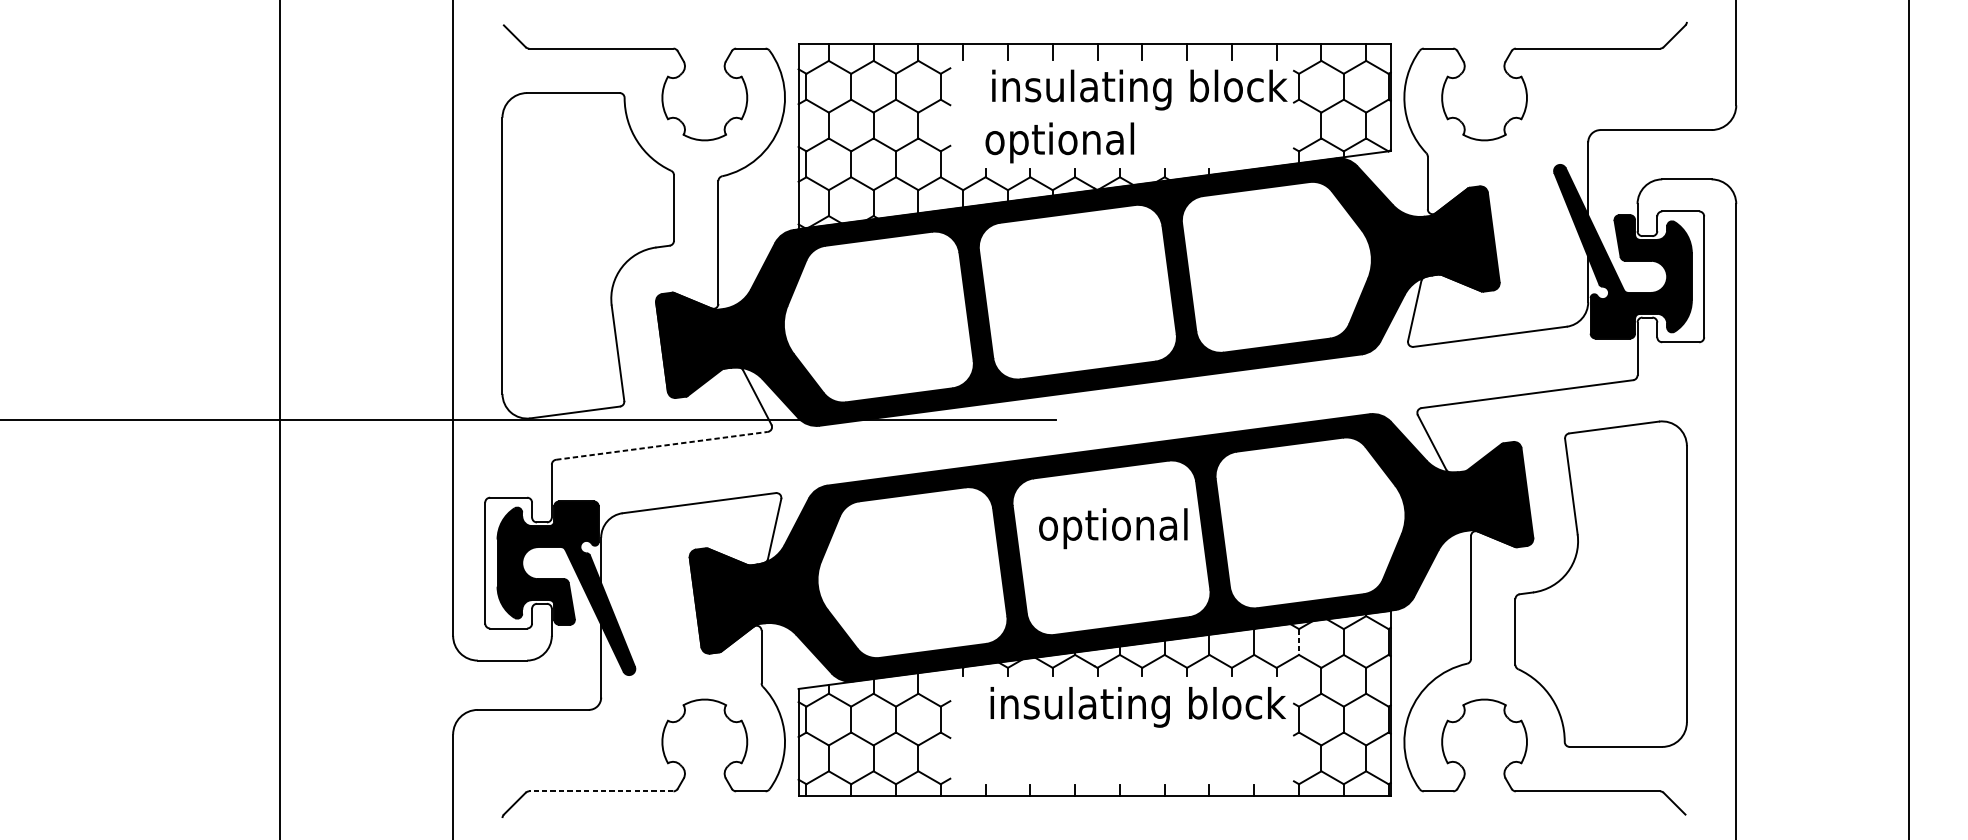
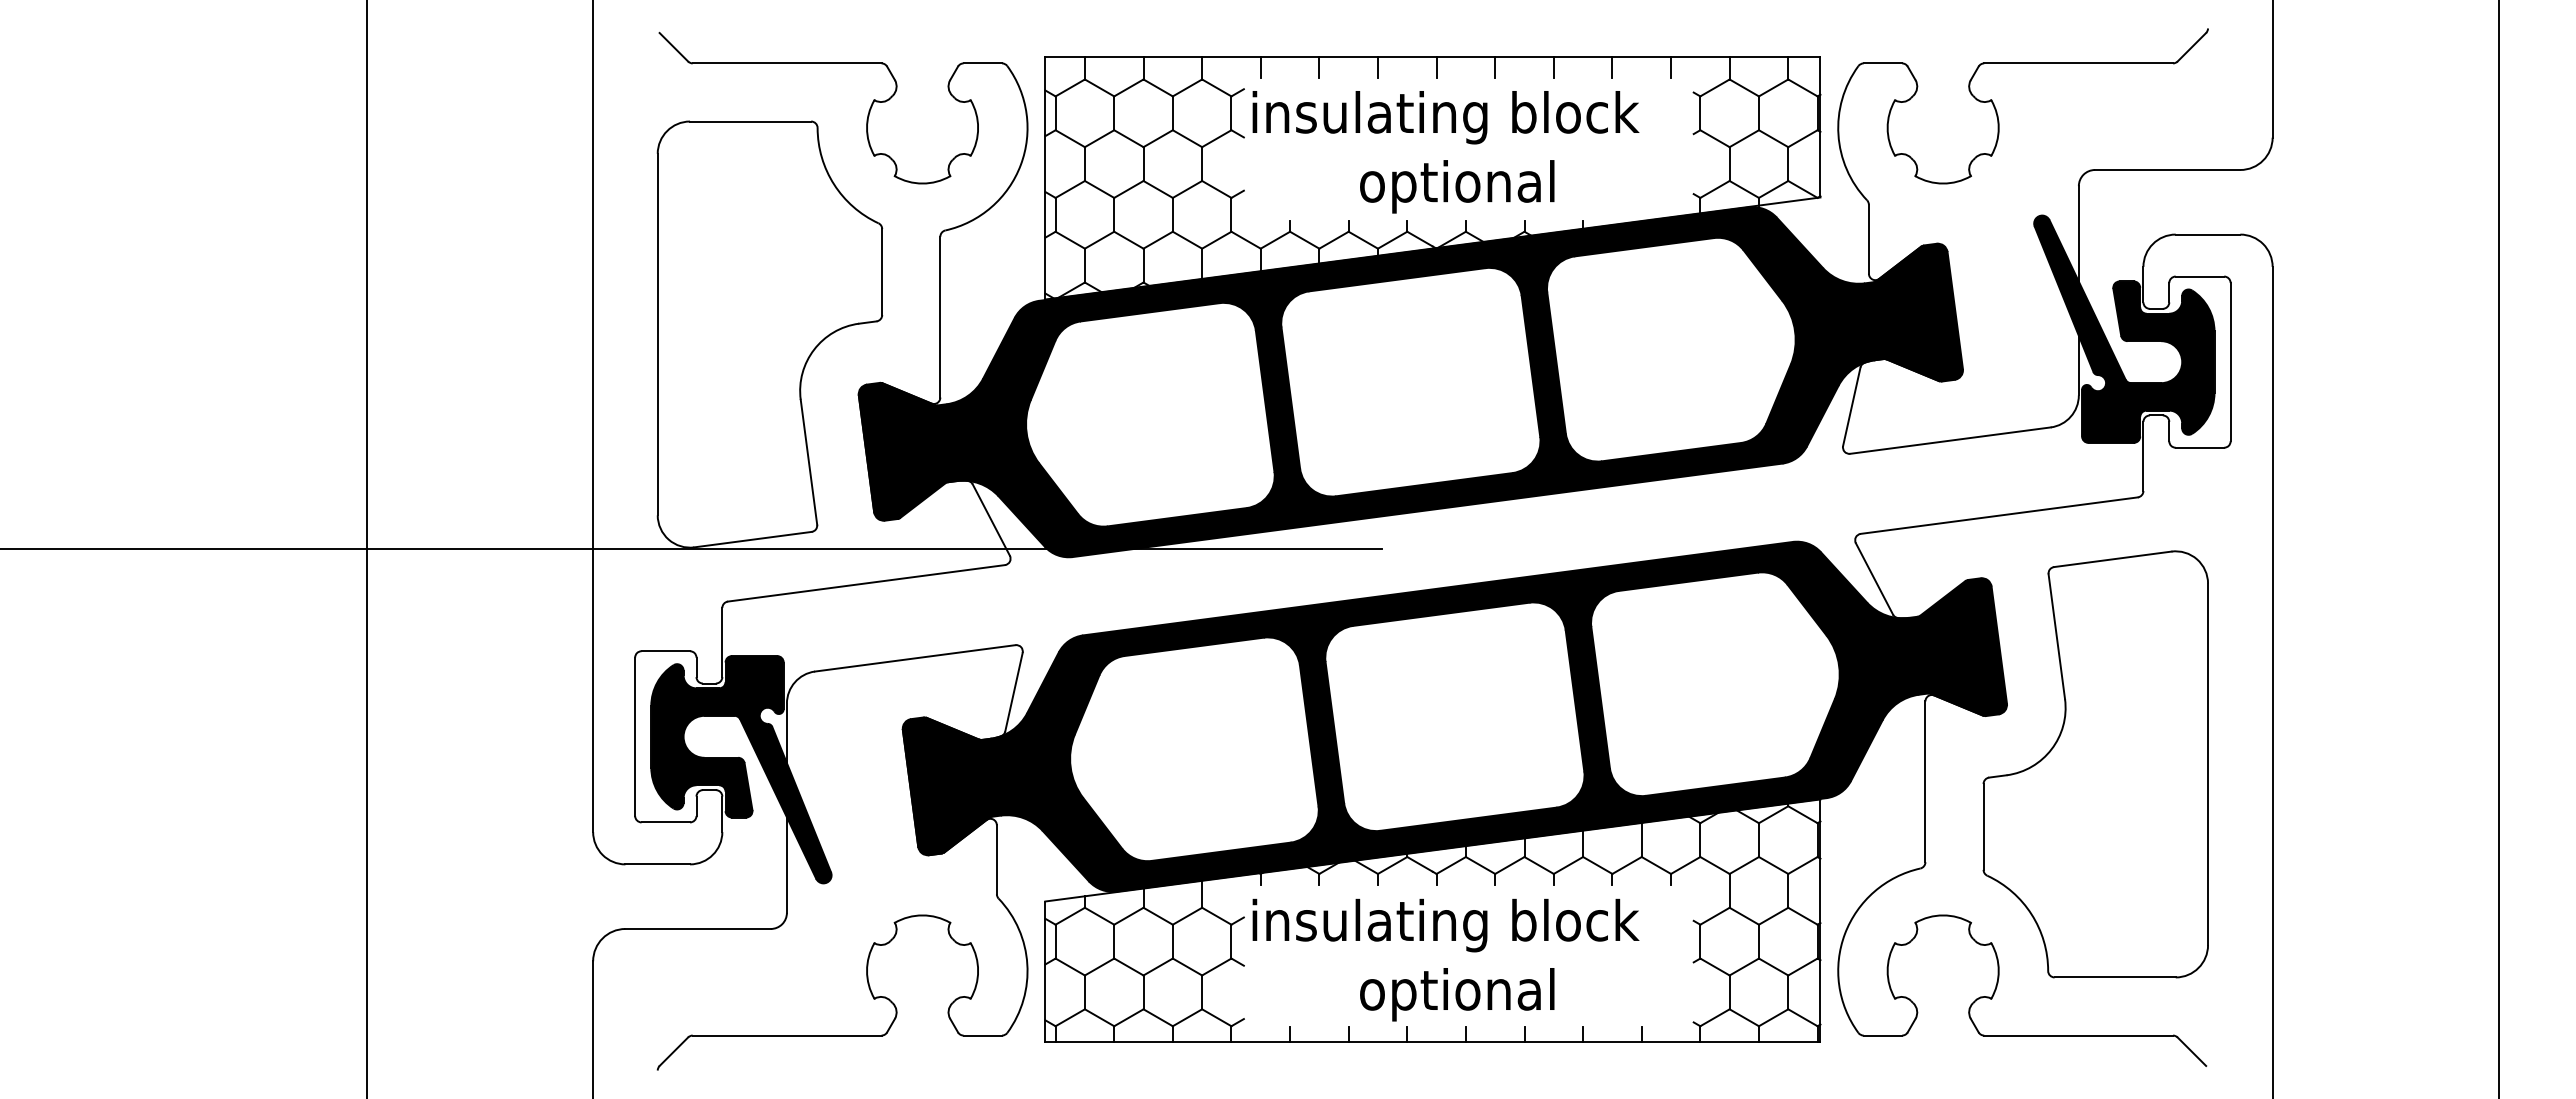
text: (1139, 89) -> (1445, 117), moved
text: (1060, 142) -> (1457, 186), moved
line: (661, 445) -> (866, 583), dashed -> solid
text: (1113, 528) -> (1457, 994), moved
line: (1299, 642) -> (1700, 840), dashed -> solid
text: (1137, 707) -> (1445, 925), moved
line: (600, 791) -> (786, 1035), dashed -> solid

